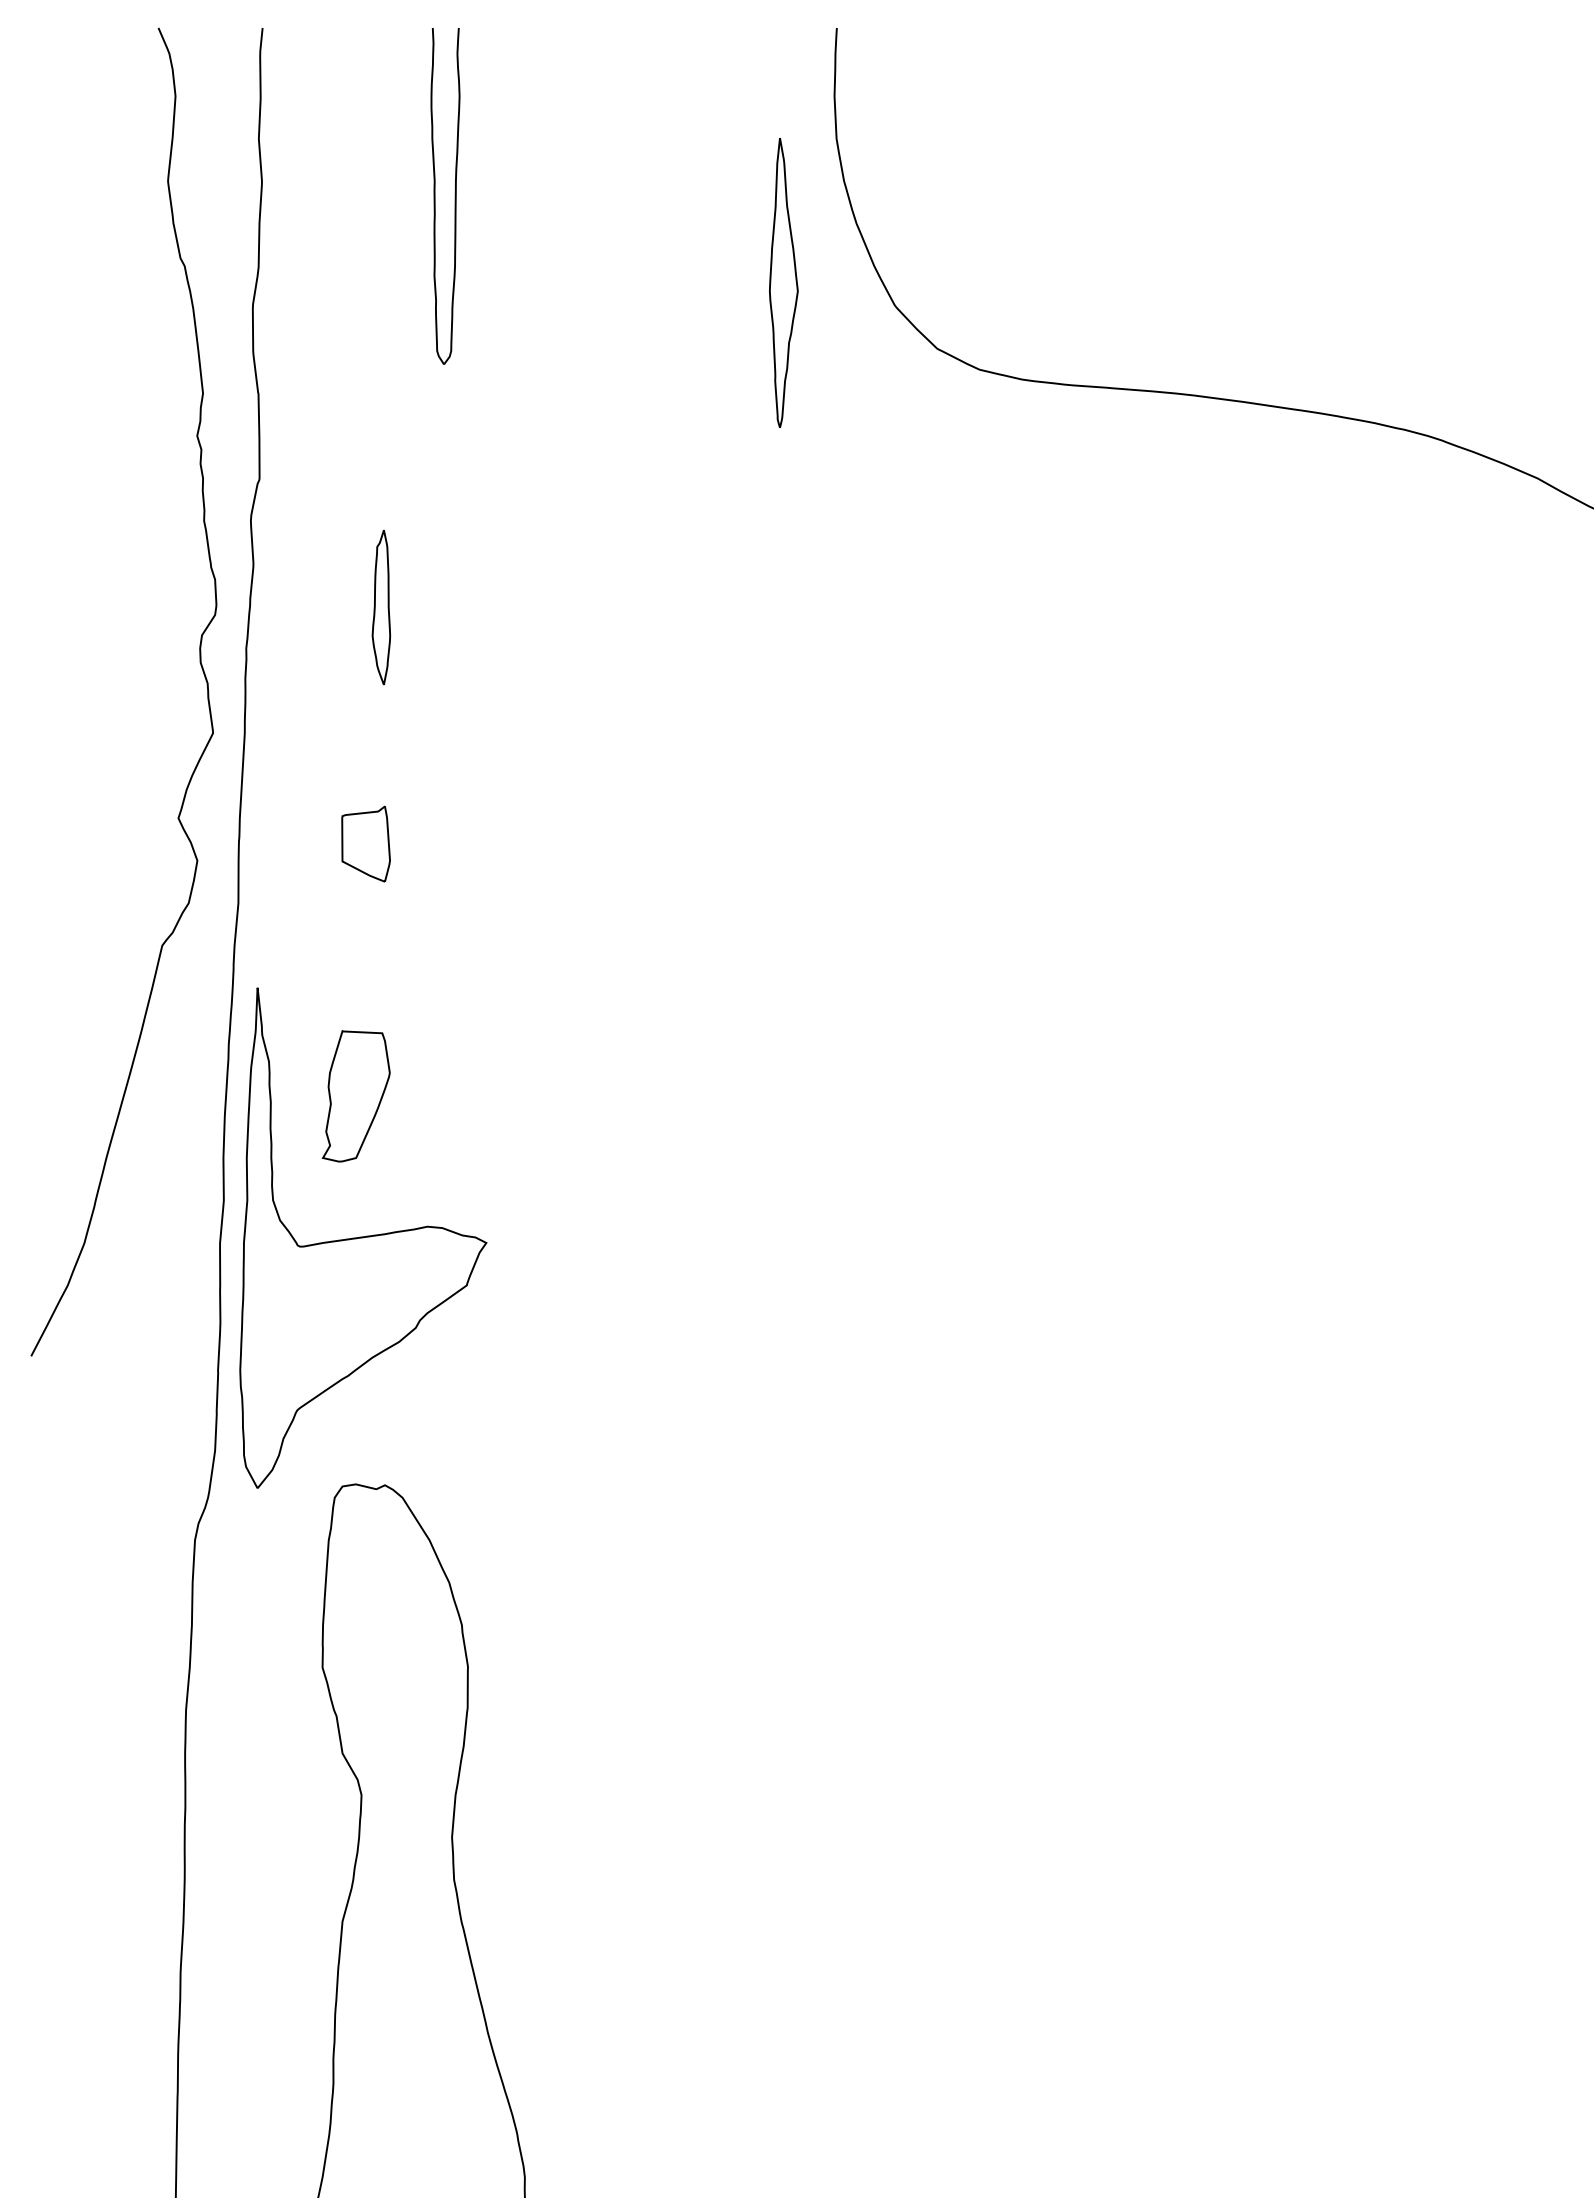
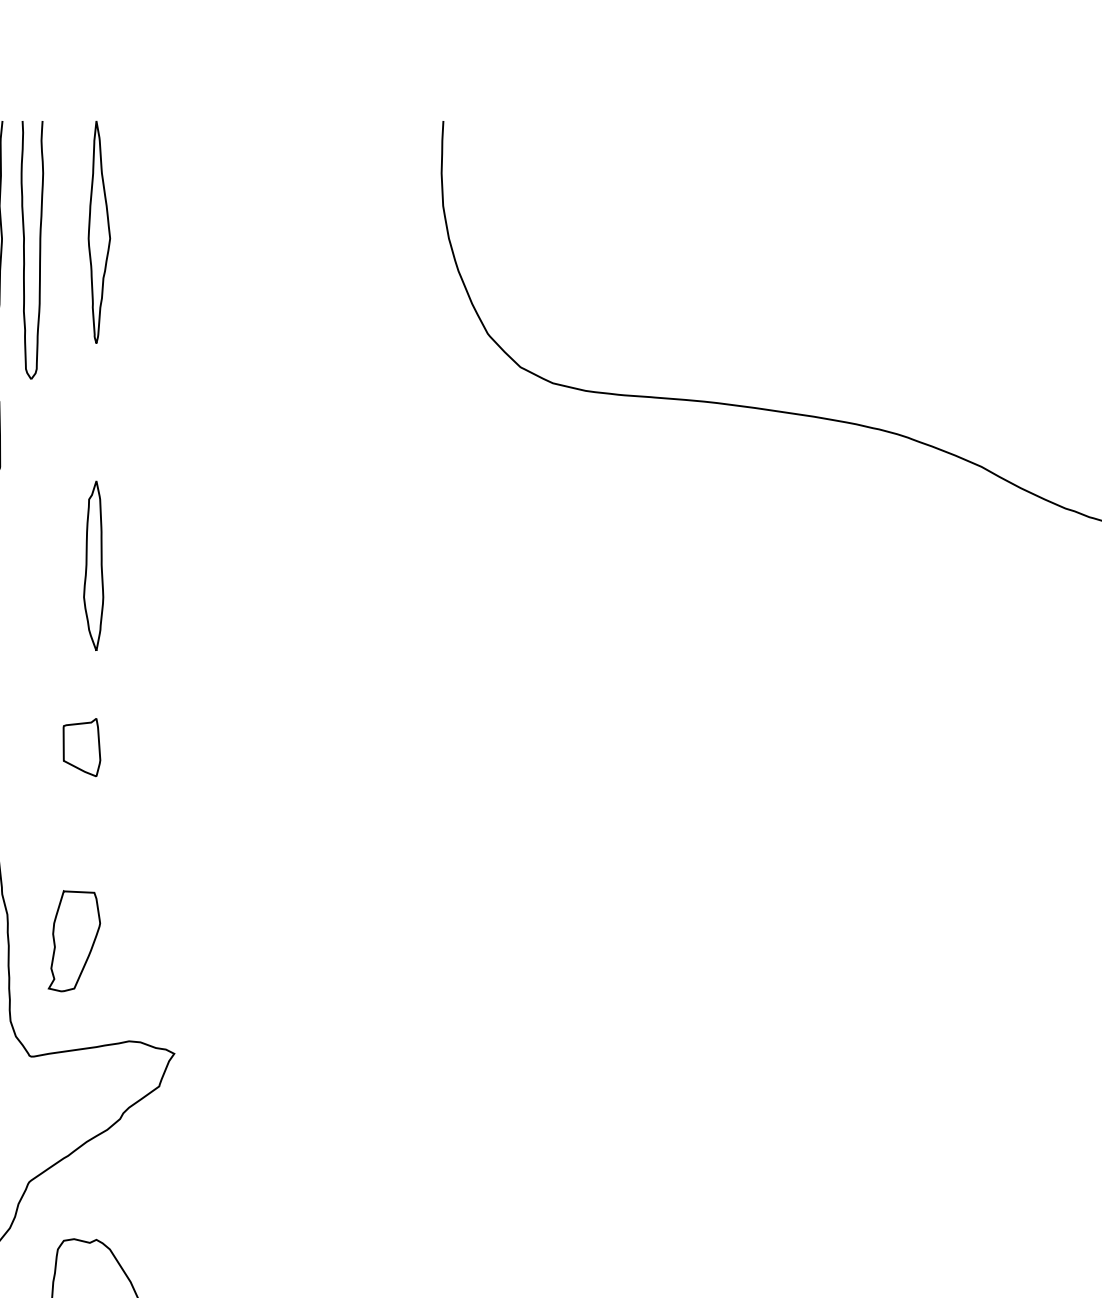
part: (454, 196) -> (39, 250), moved
part: (783, 282) -> (99, 231), moved
part: (381, 607) -> (93, 565), size x1.43

